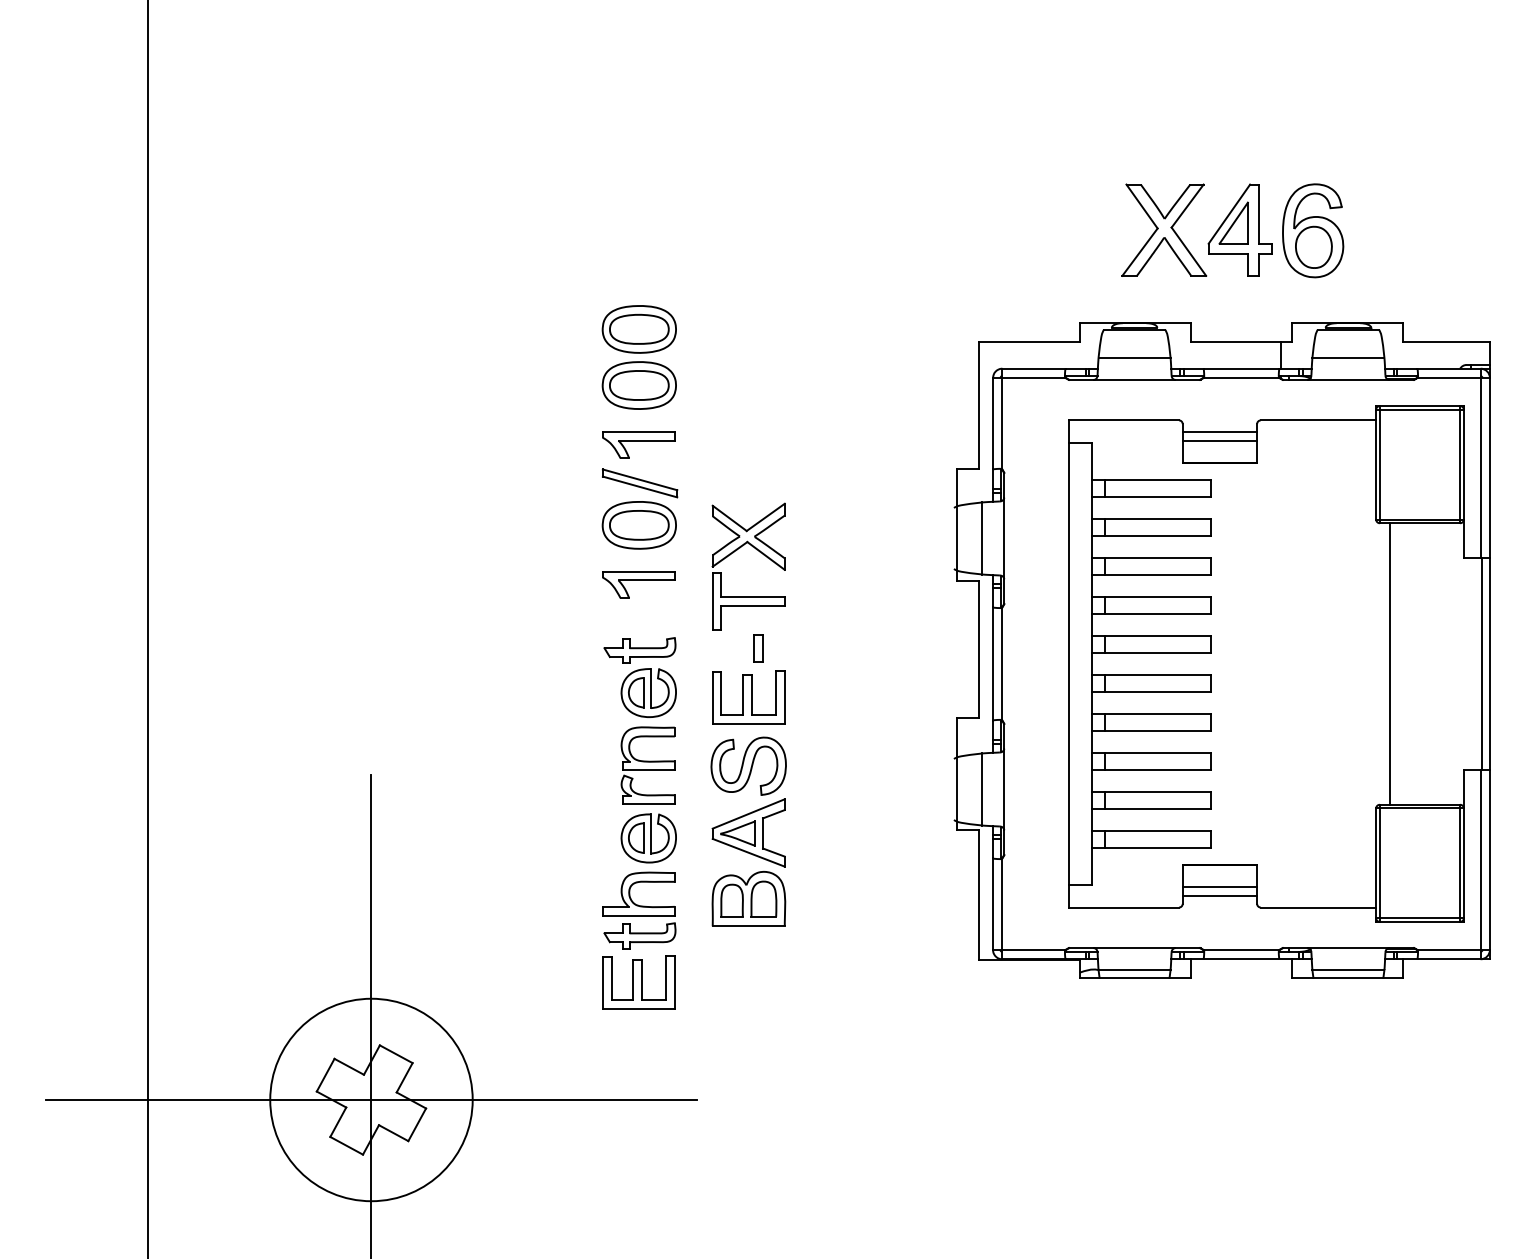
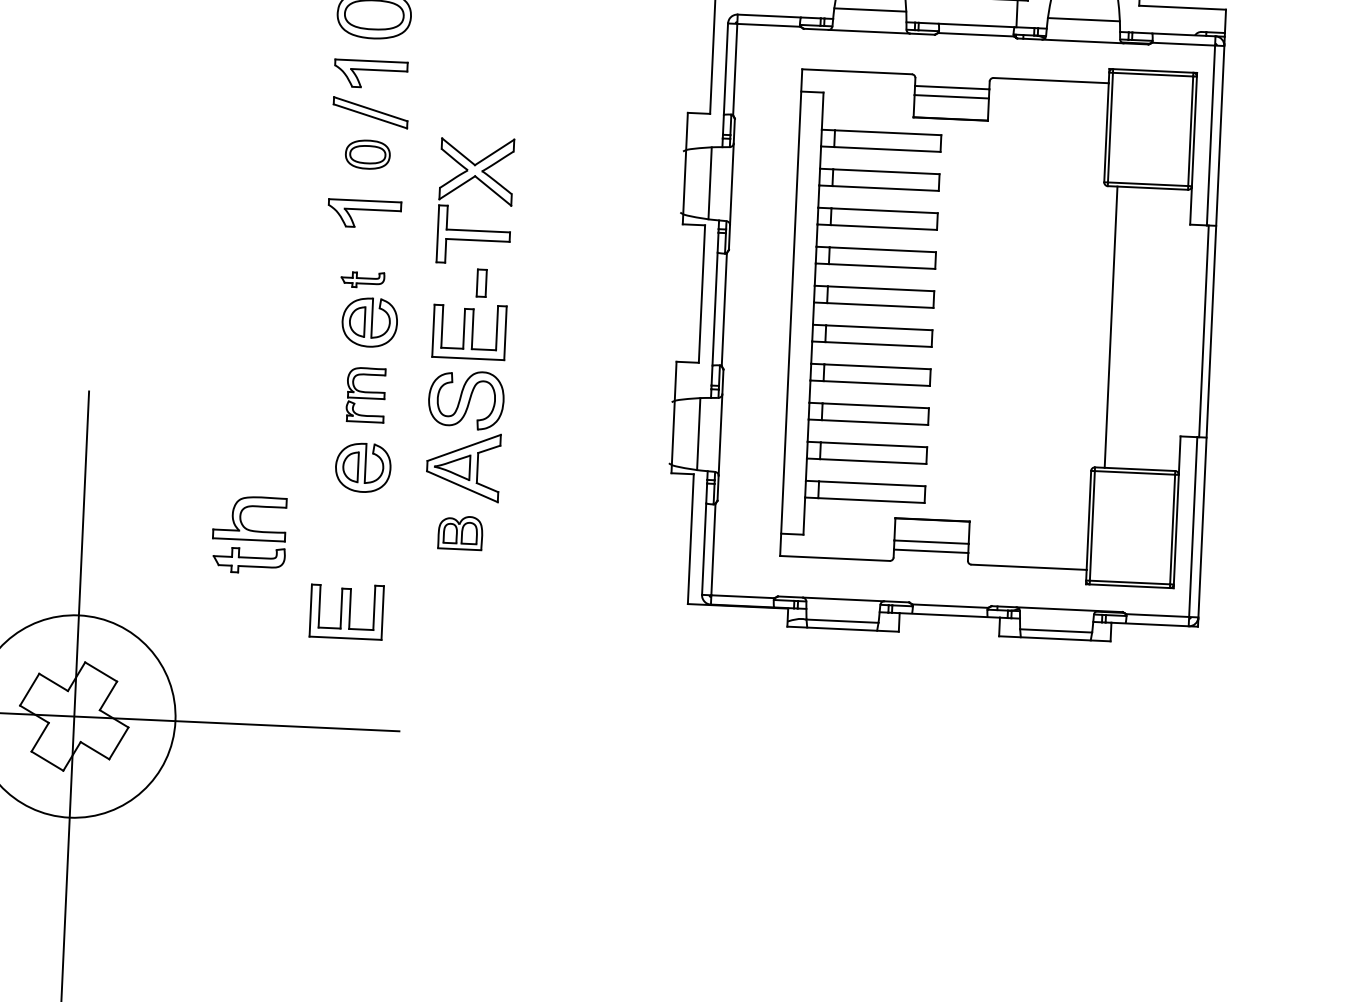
part: (638, 525) -> (367, 154), size x0.6
part: (639, 650) -> (362, 279), size x0.6
part: (647, 765) -> (365, 394), size x0.7
part: (748, 898) -> (460, 532), size x0.6
part: (639, 910) -> (249, 534), moved

